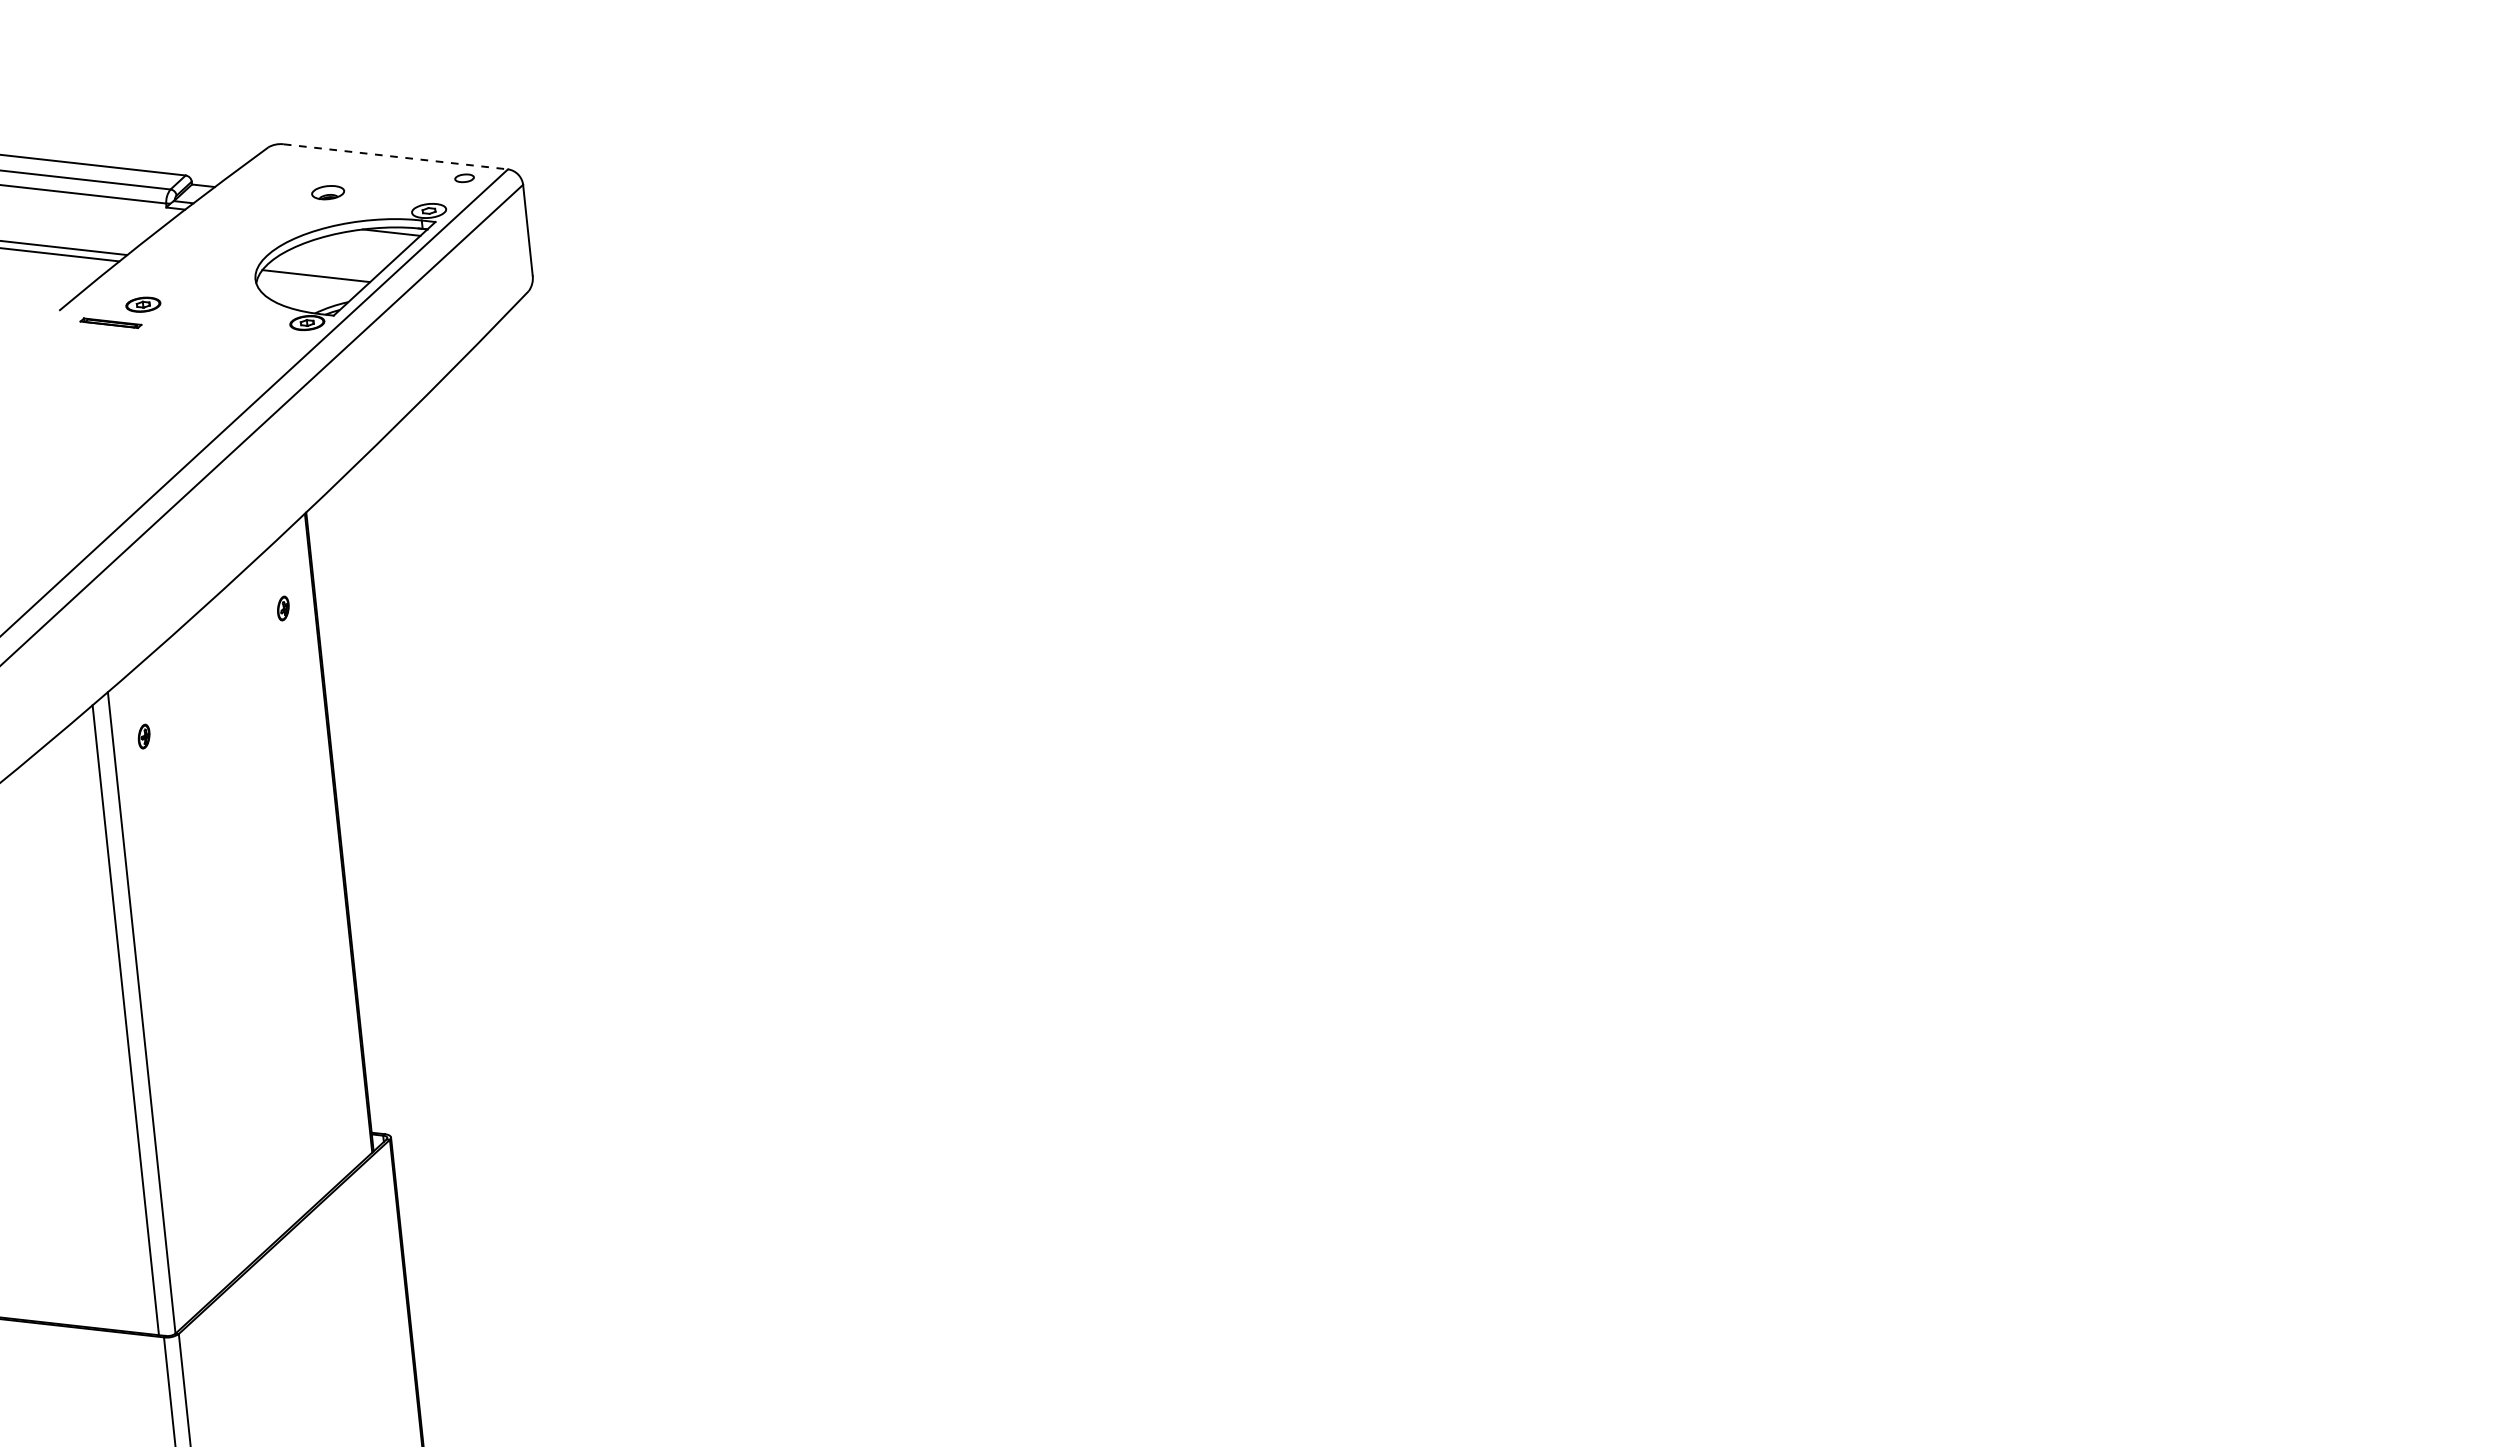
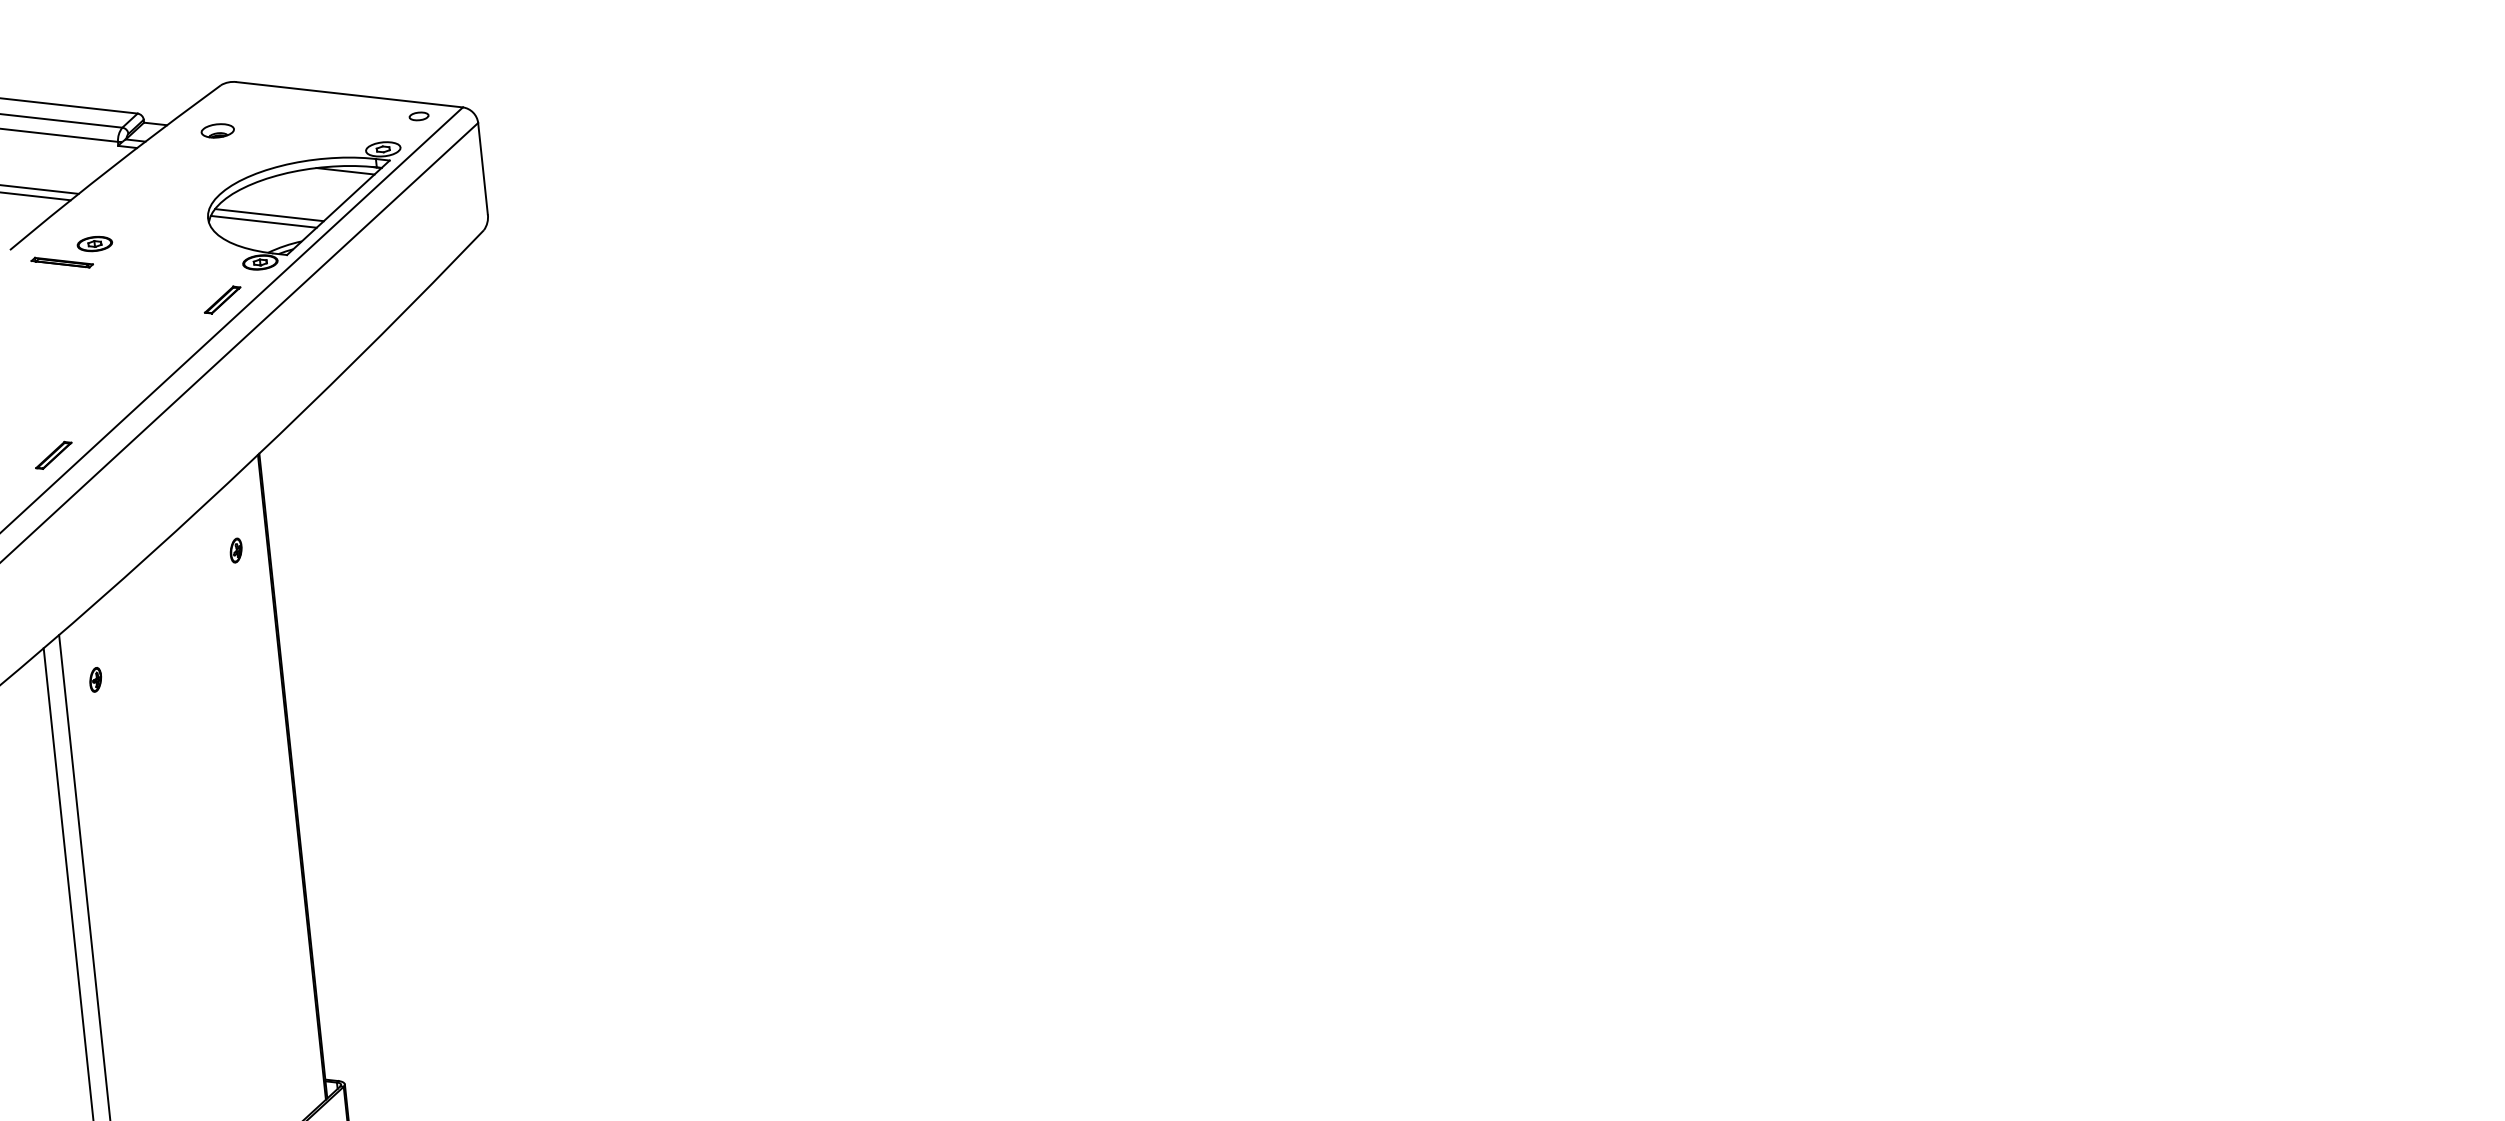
line: (395, 156) -> (349, 94), dashed -> solid
part: (328, 192) -> (218, 130), moved
line: (310, 282) -> (263, 221), added
part: (269, 359) -> (222, 299), added
part: (102, 513) -> (53, 454), added

